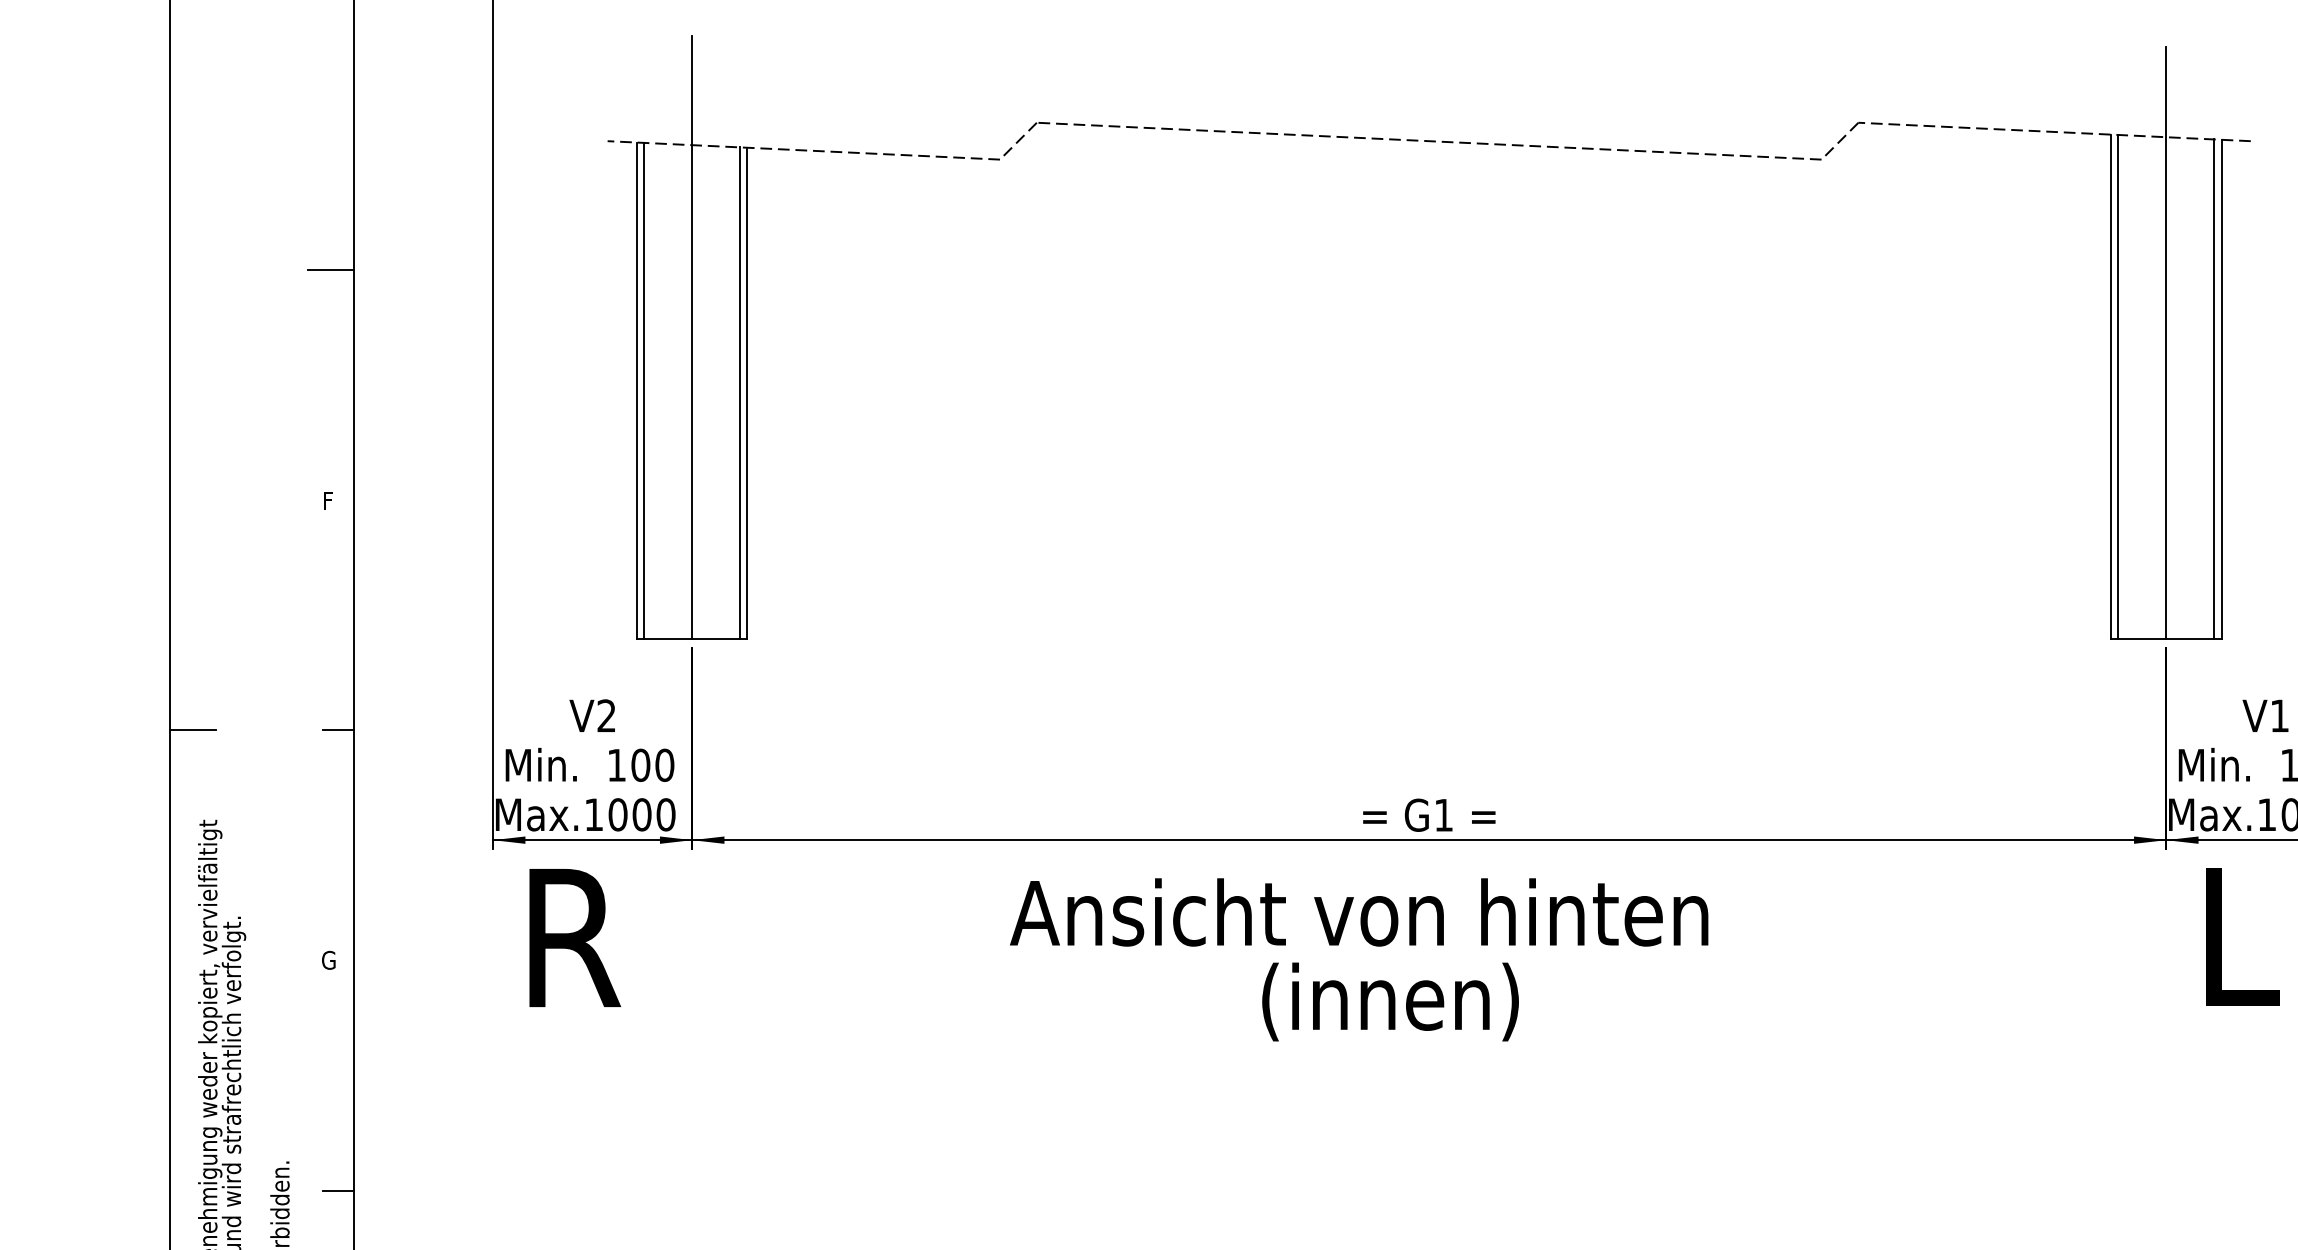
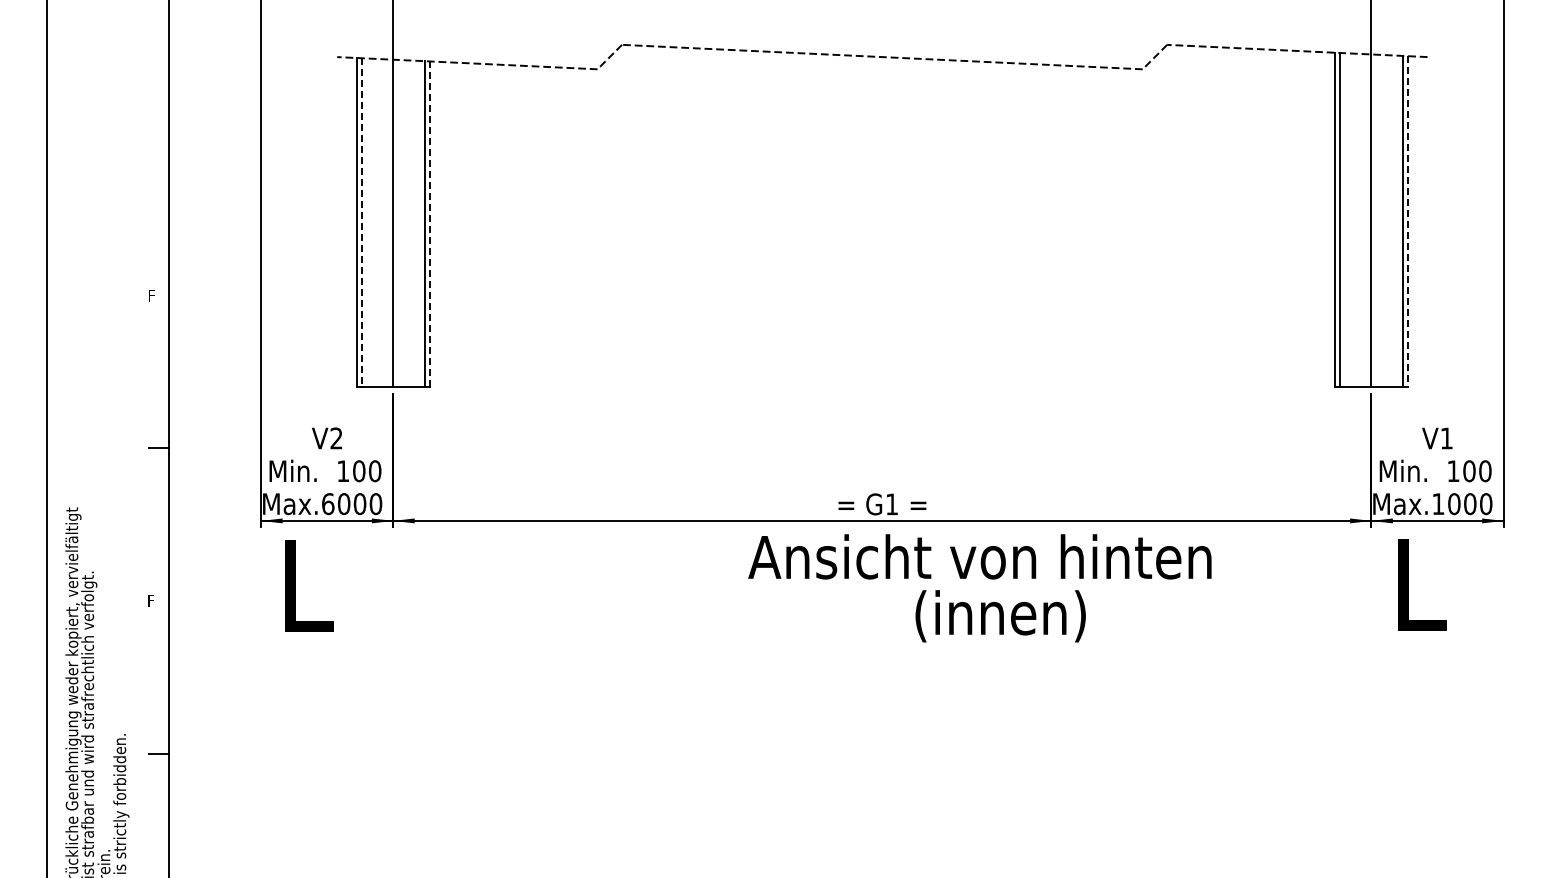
line: (330, 269) -> (153, 142), removed
line: (2222, 388) -> (1408, 221), solid -> dashed
line: (644, 390) -> (361, 222), solid -> dashed
line: (746, 393) -> (429, 224), solid -> dashed
line: (192, 729) -> (61, 447), removed
text: (594, 815) -> (328, 504), Max.1000 -> Max.6000
text: (574, 937) -> (315, 585), R -> L
text: (327, 960) -> (151, 600), G -> F
text: (1358, 960) -> (979, 588), moved

